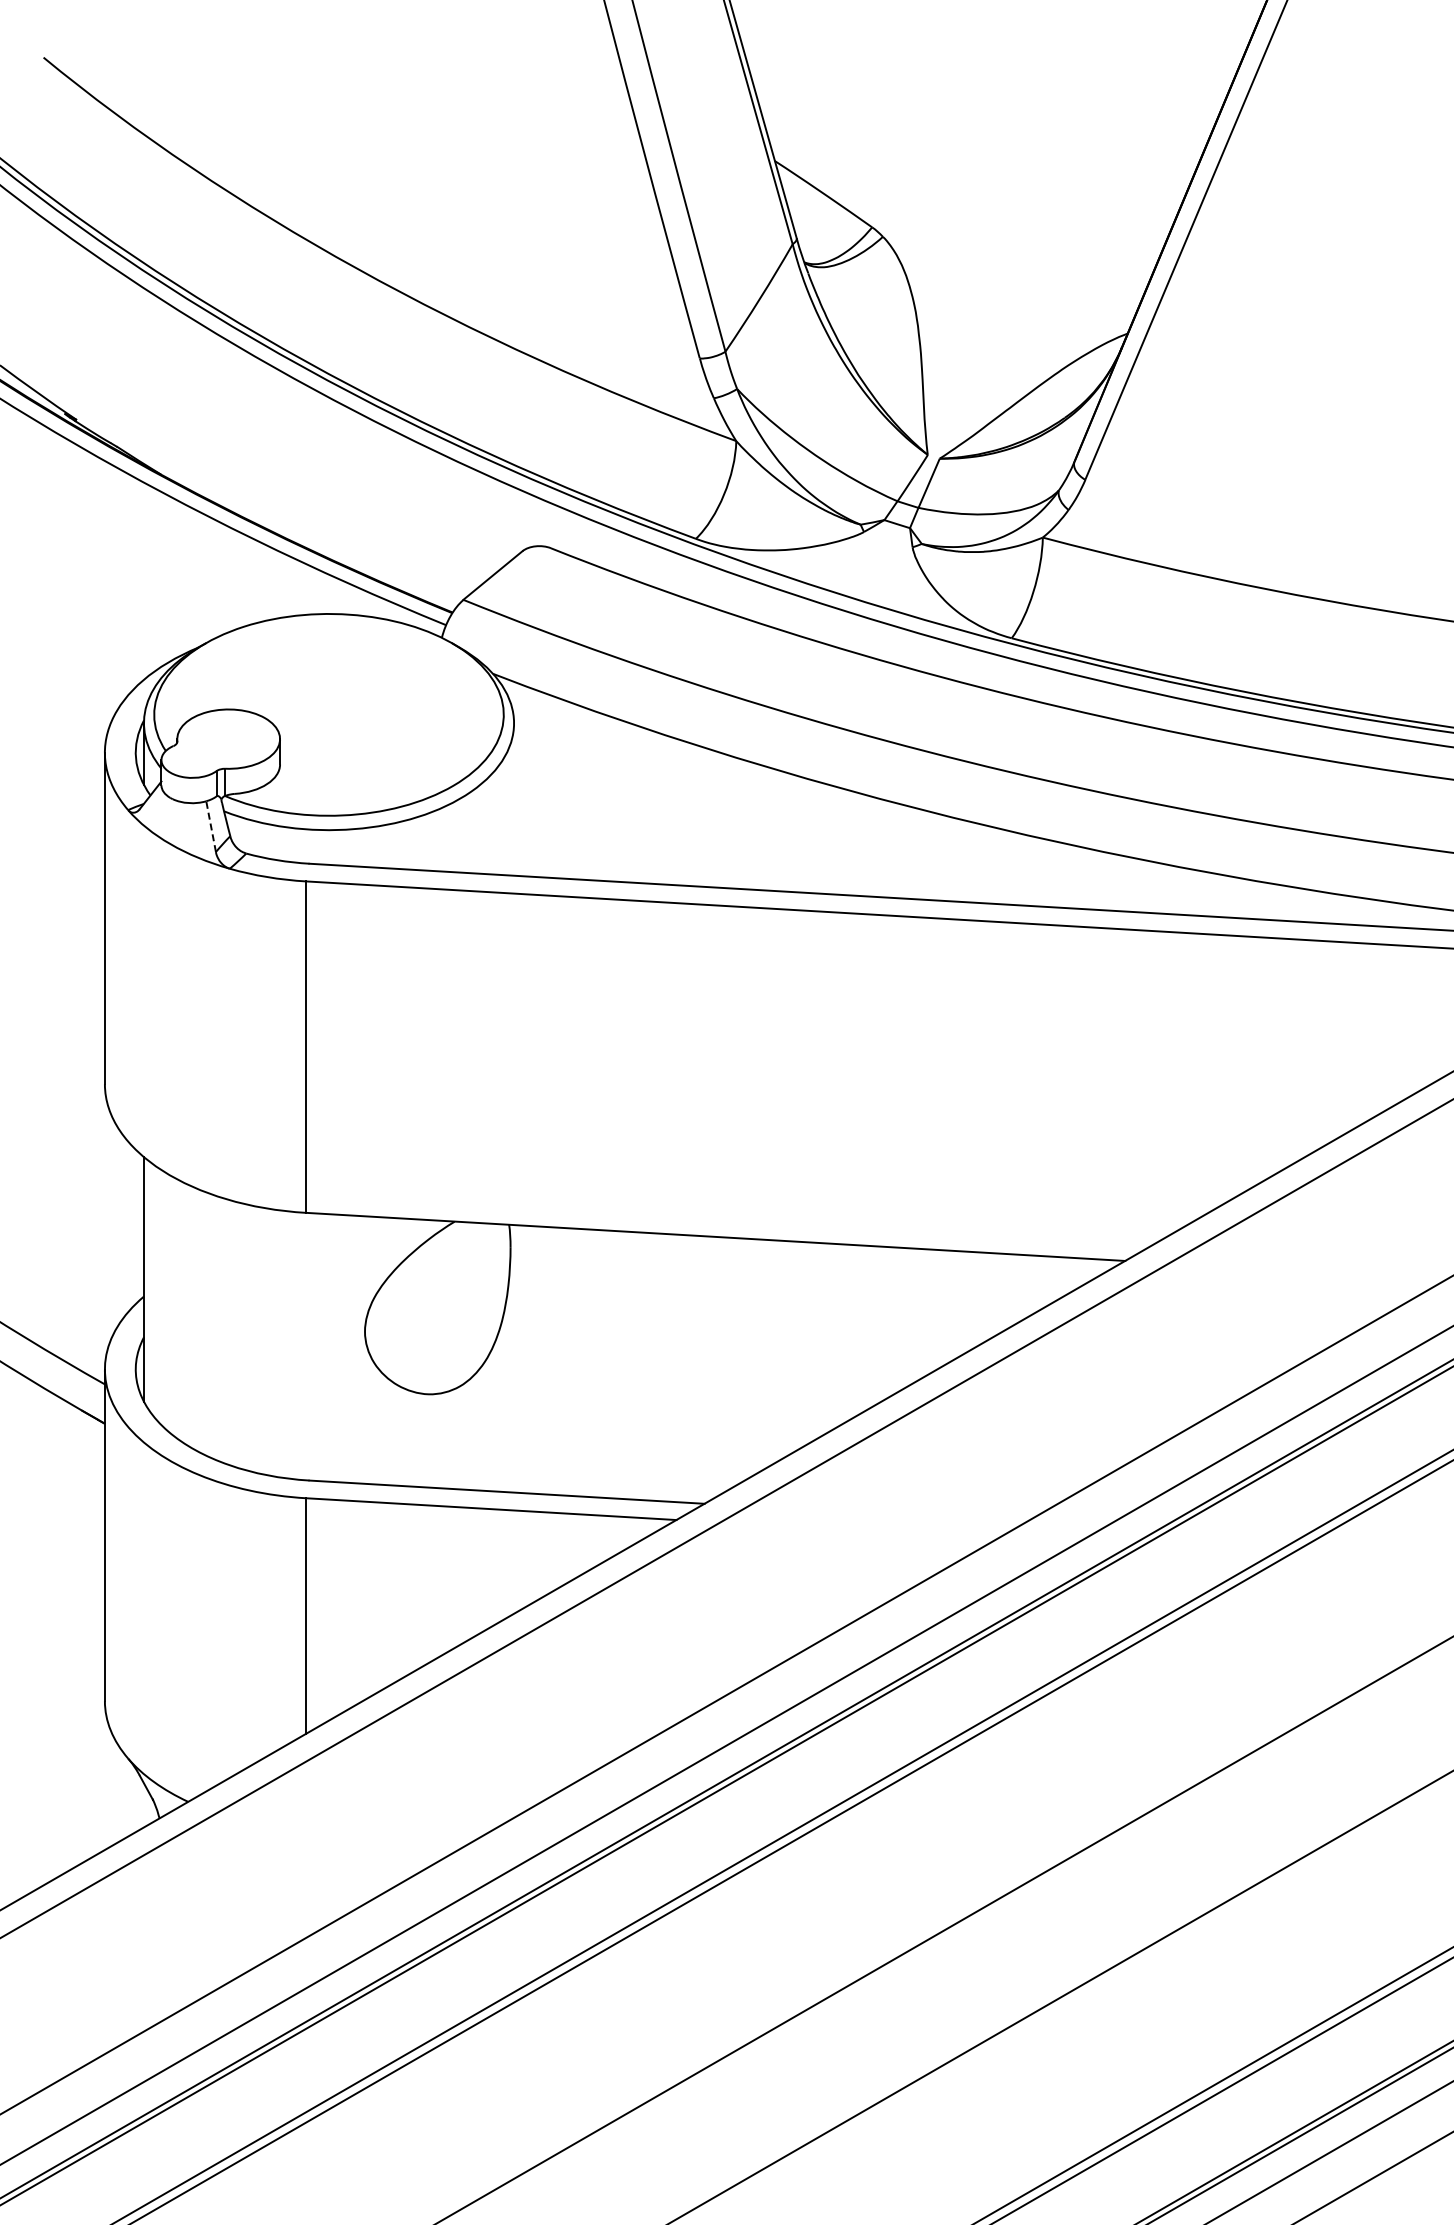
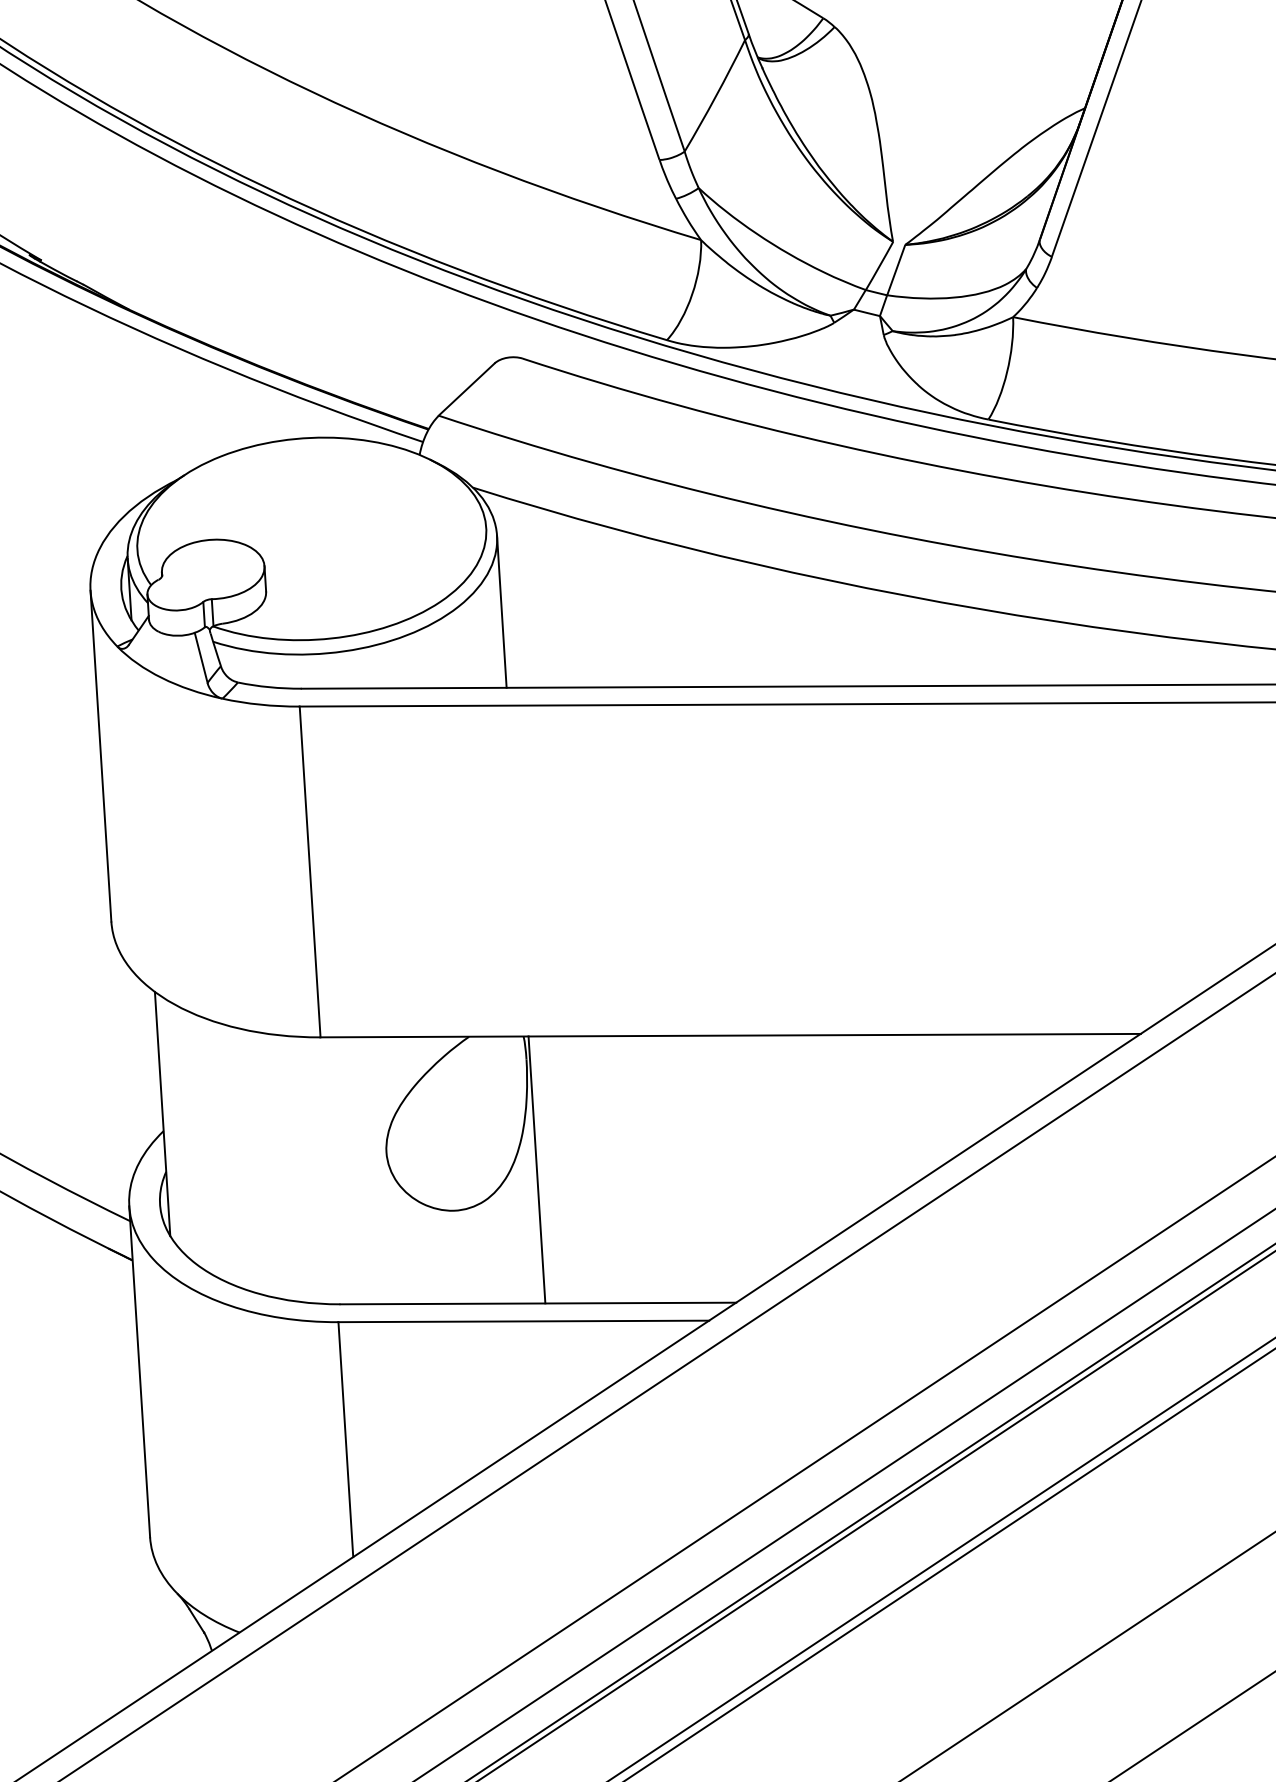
line: (514, 799) -> (502, 611), added
line: (211, 826) -> (201, 657), dashed -> solid
line: (514, 1358) -> (537, 1169), added

